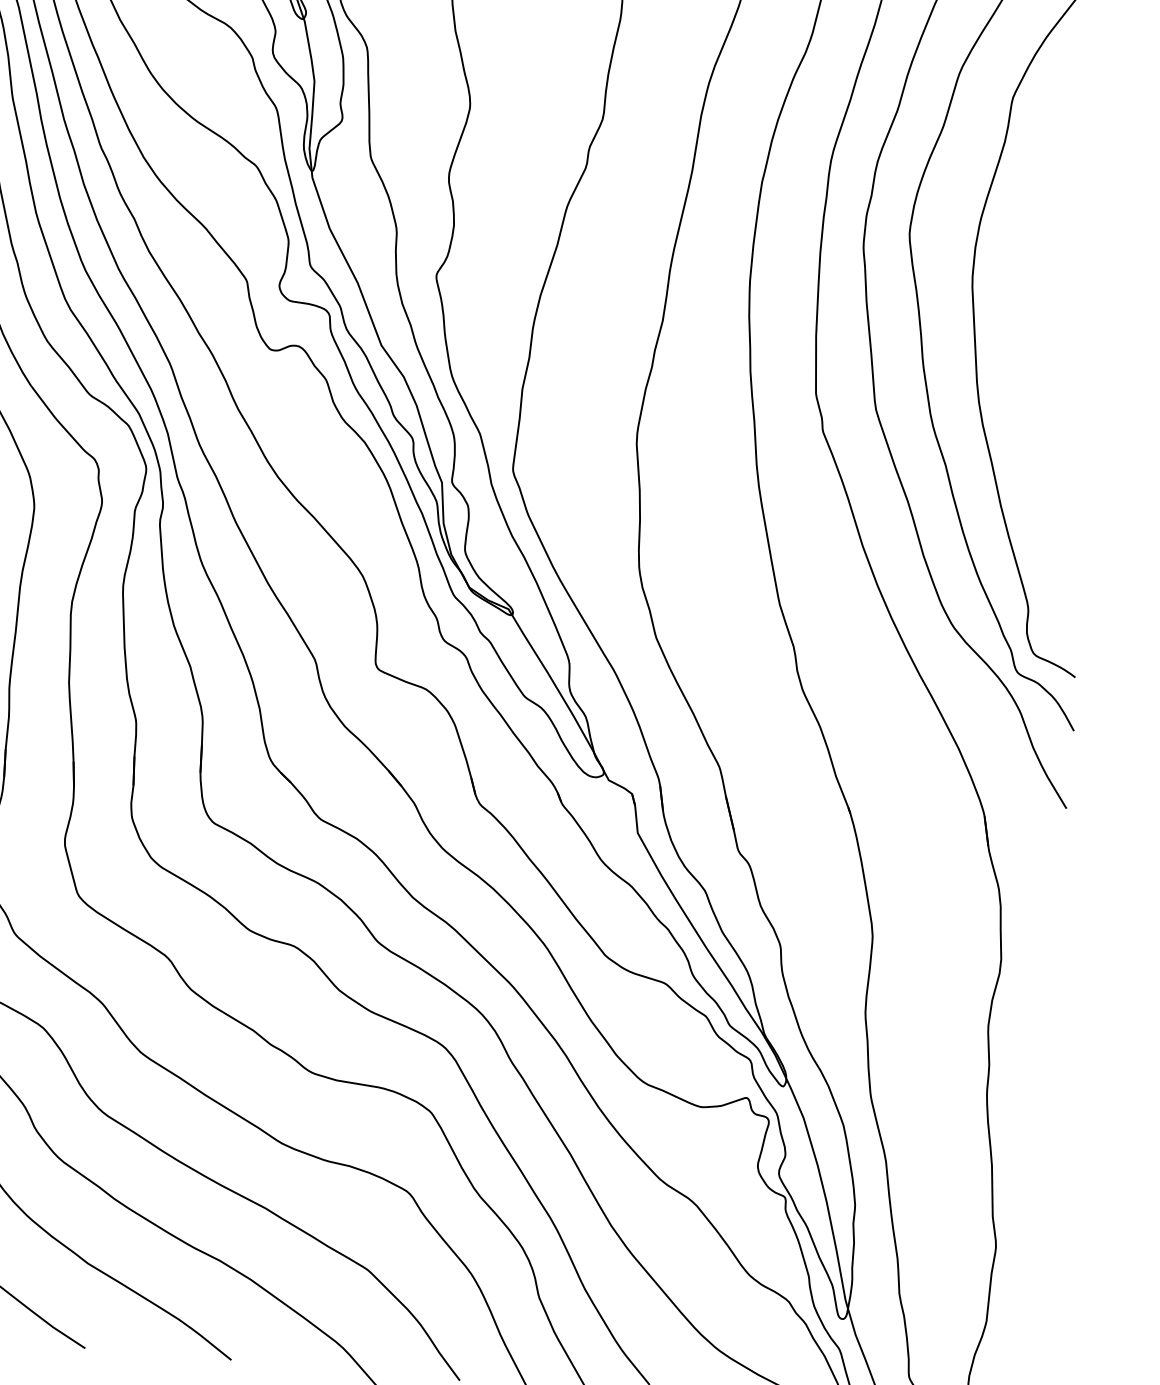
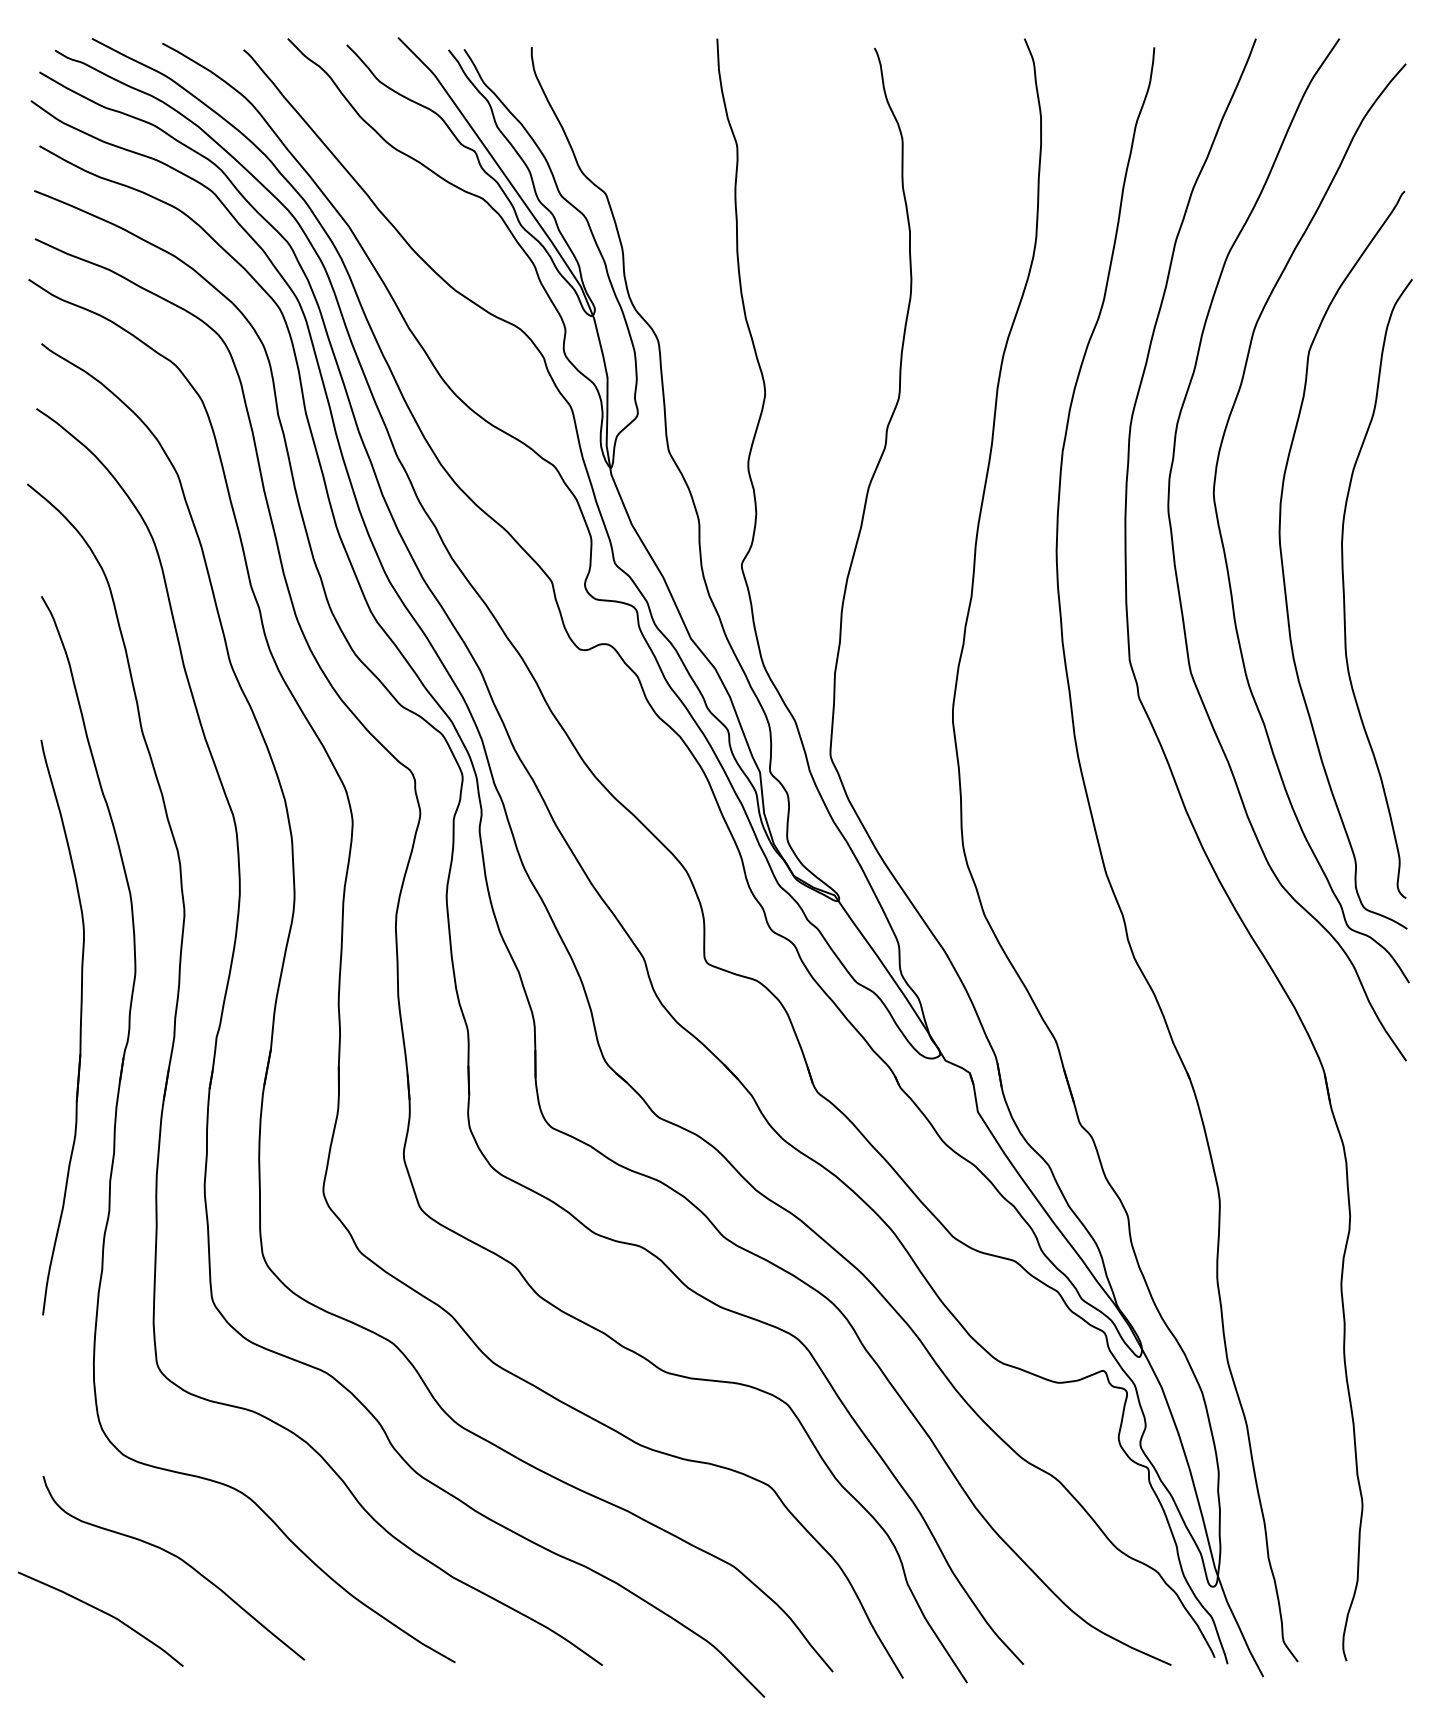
curve: (1033, 335) -> (1344, 588), added

